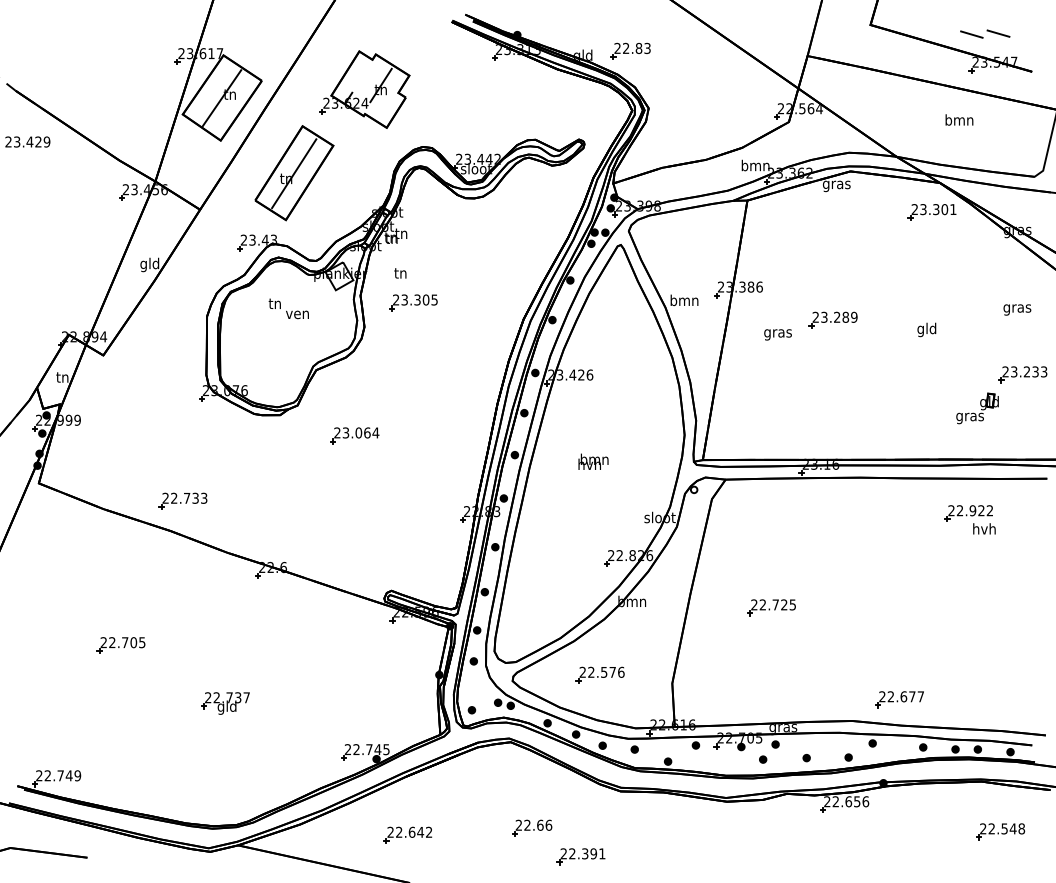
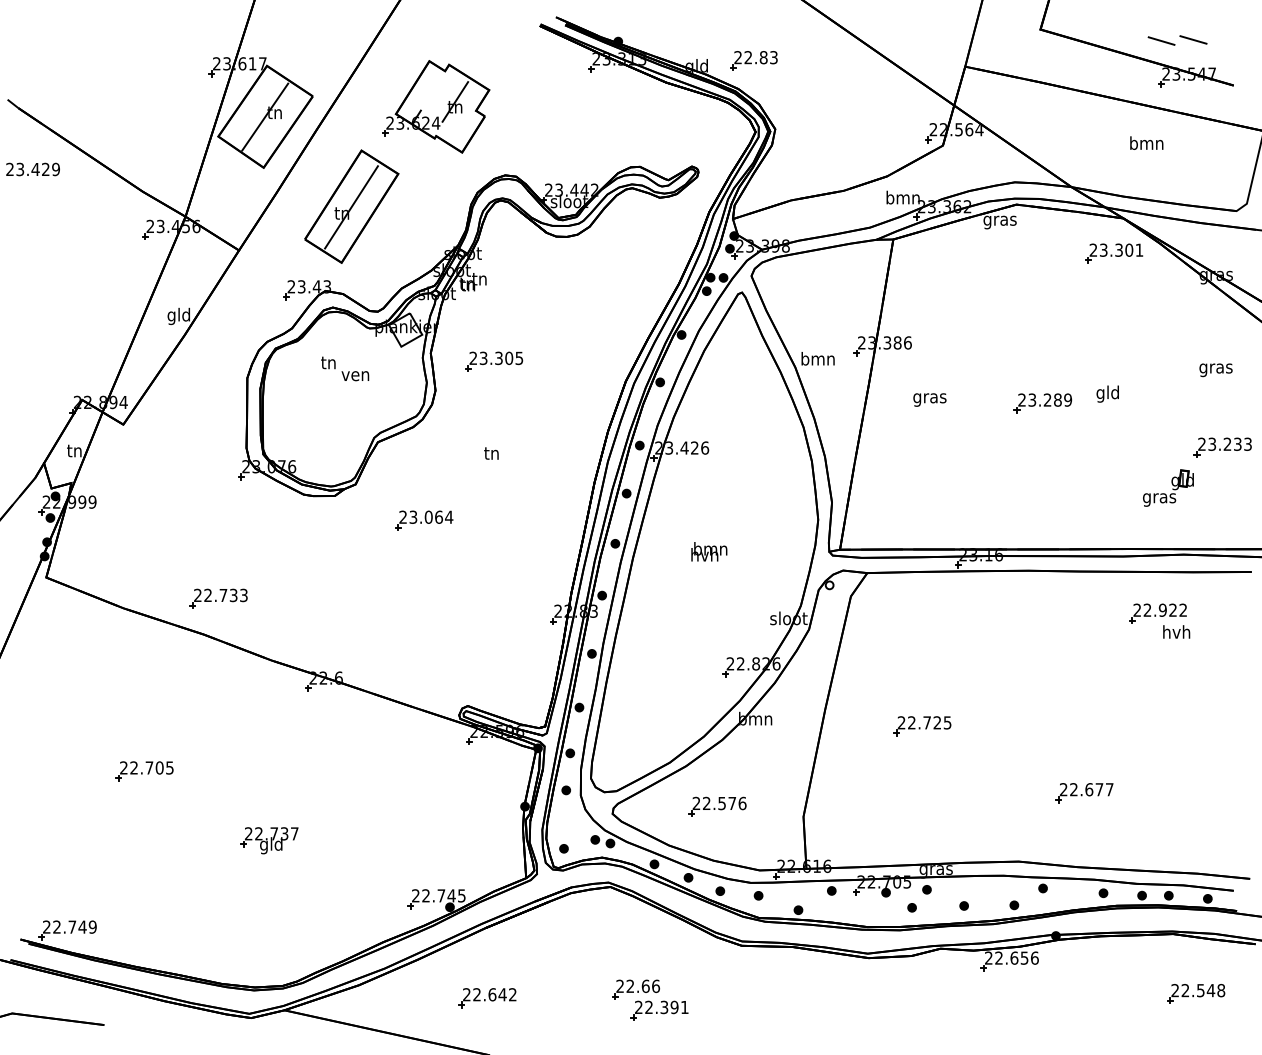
text: (400, 273) -> (491, 453), moved
part: (832, 320) -> (1042, 403), moved
part: (899, 699) -> (1084, 793), moved
part: (581, 856) -> (659, 1010), moved

